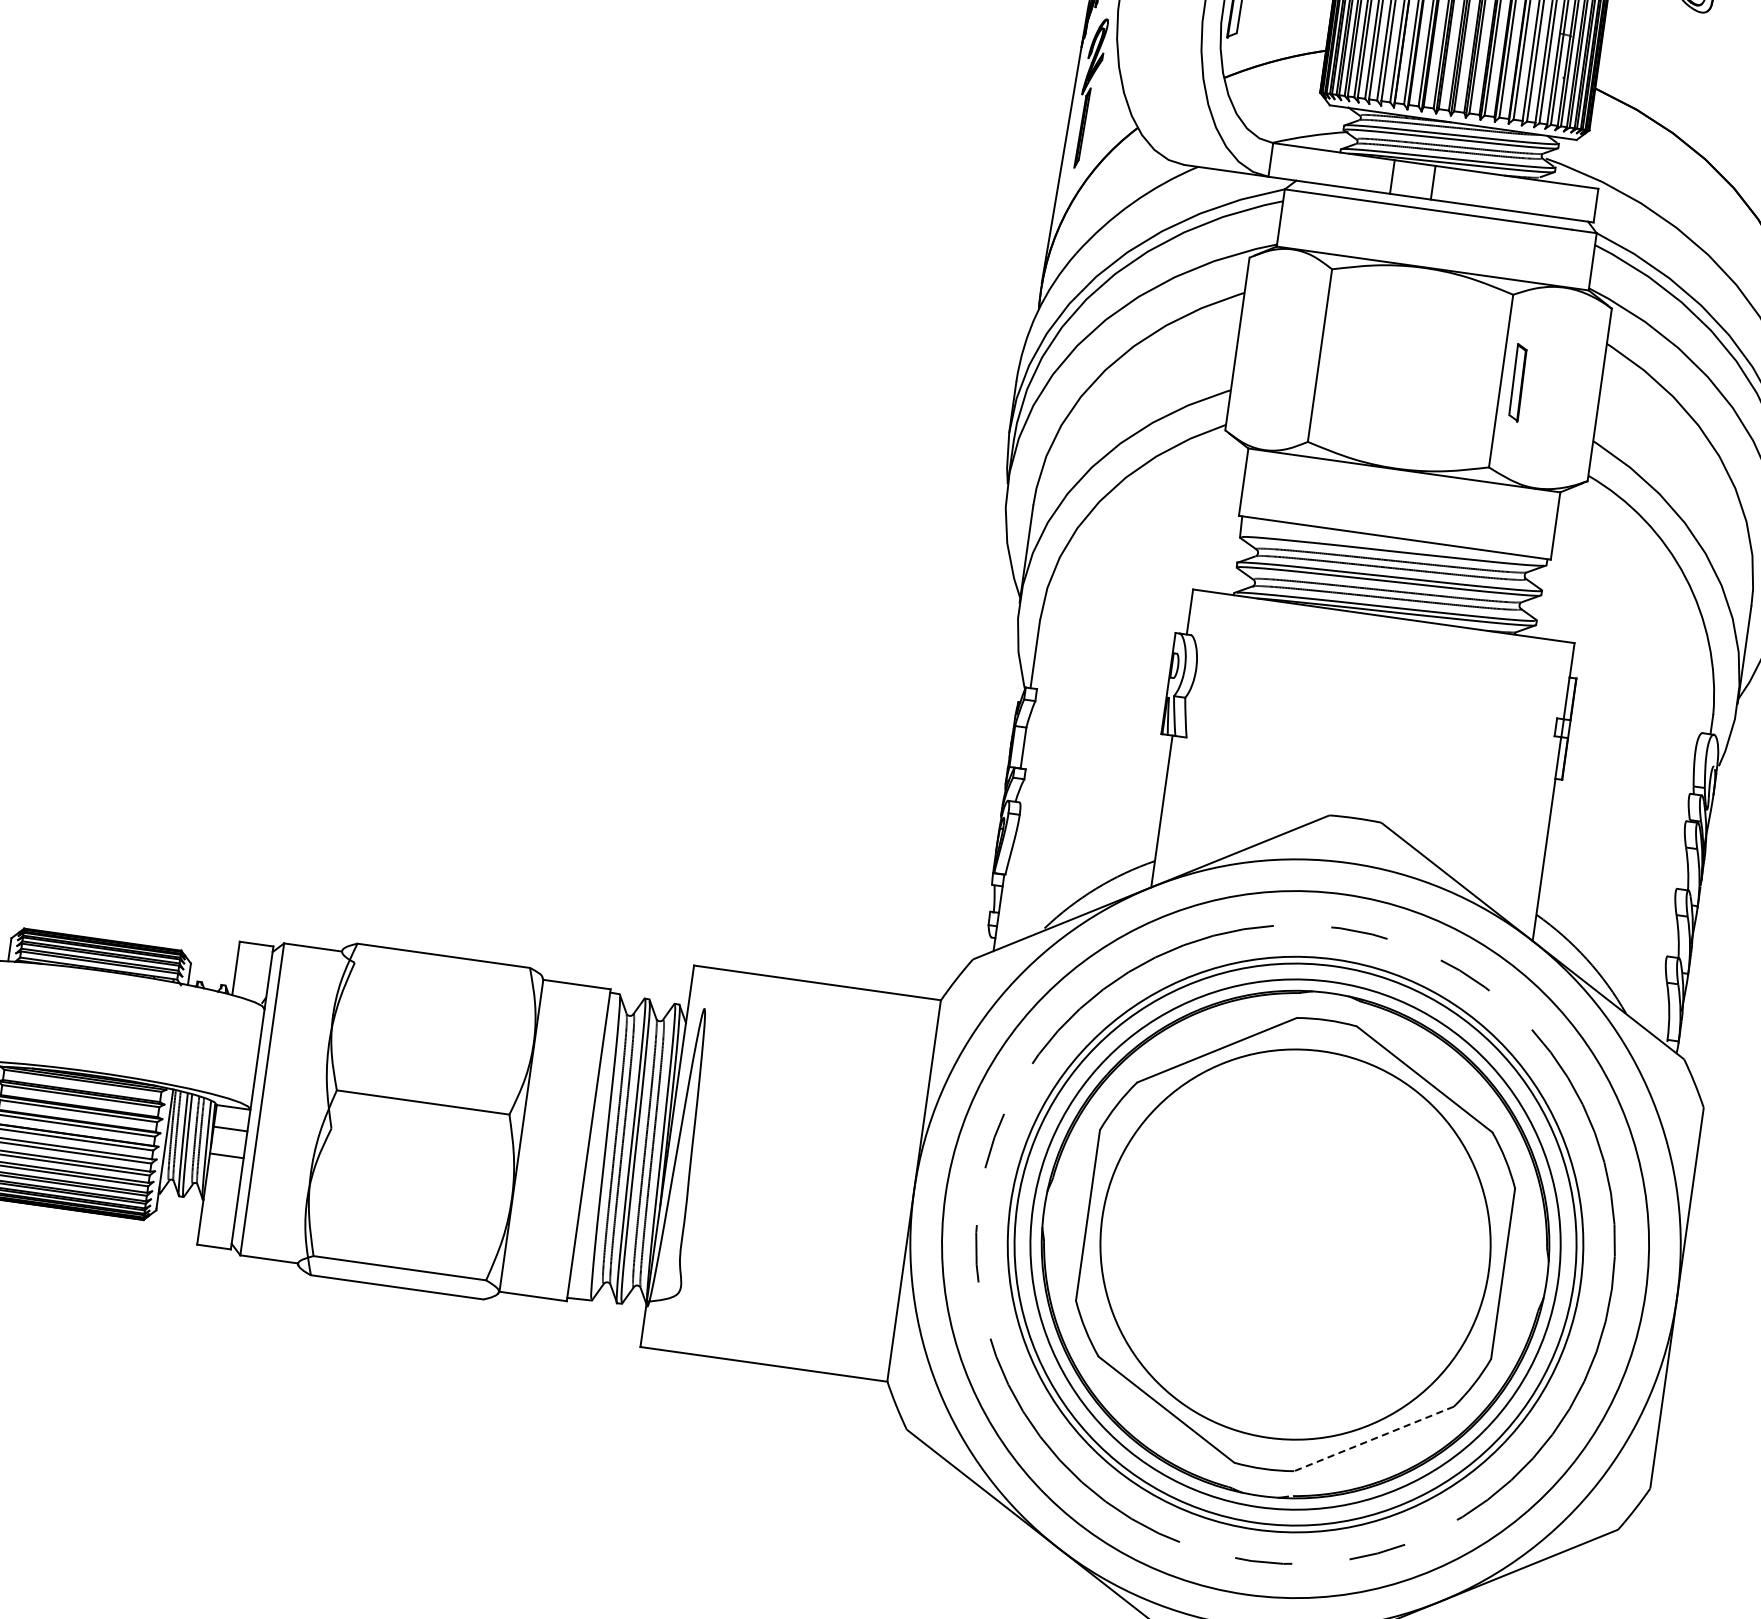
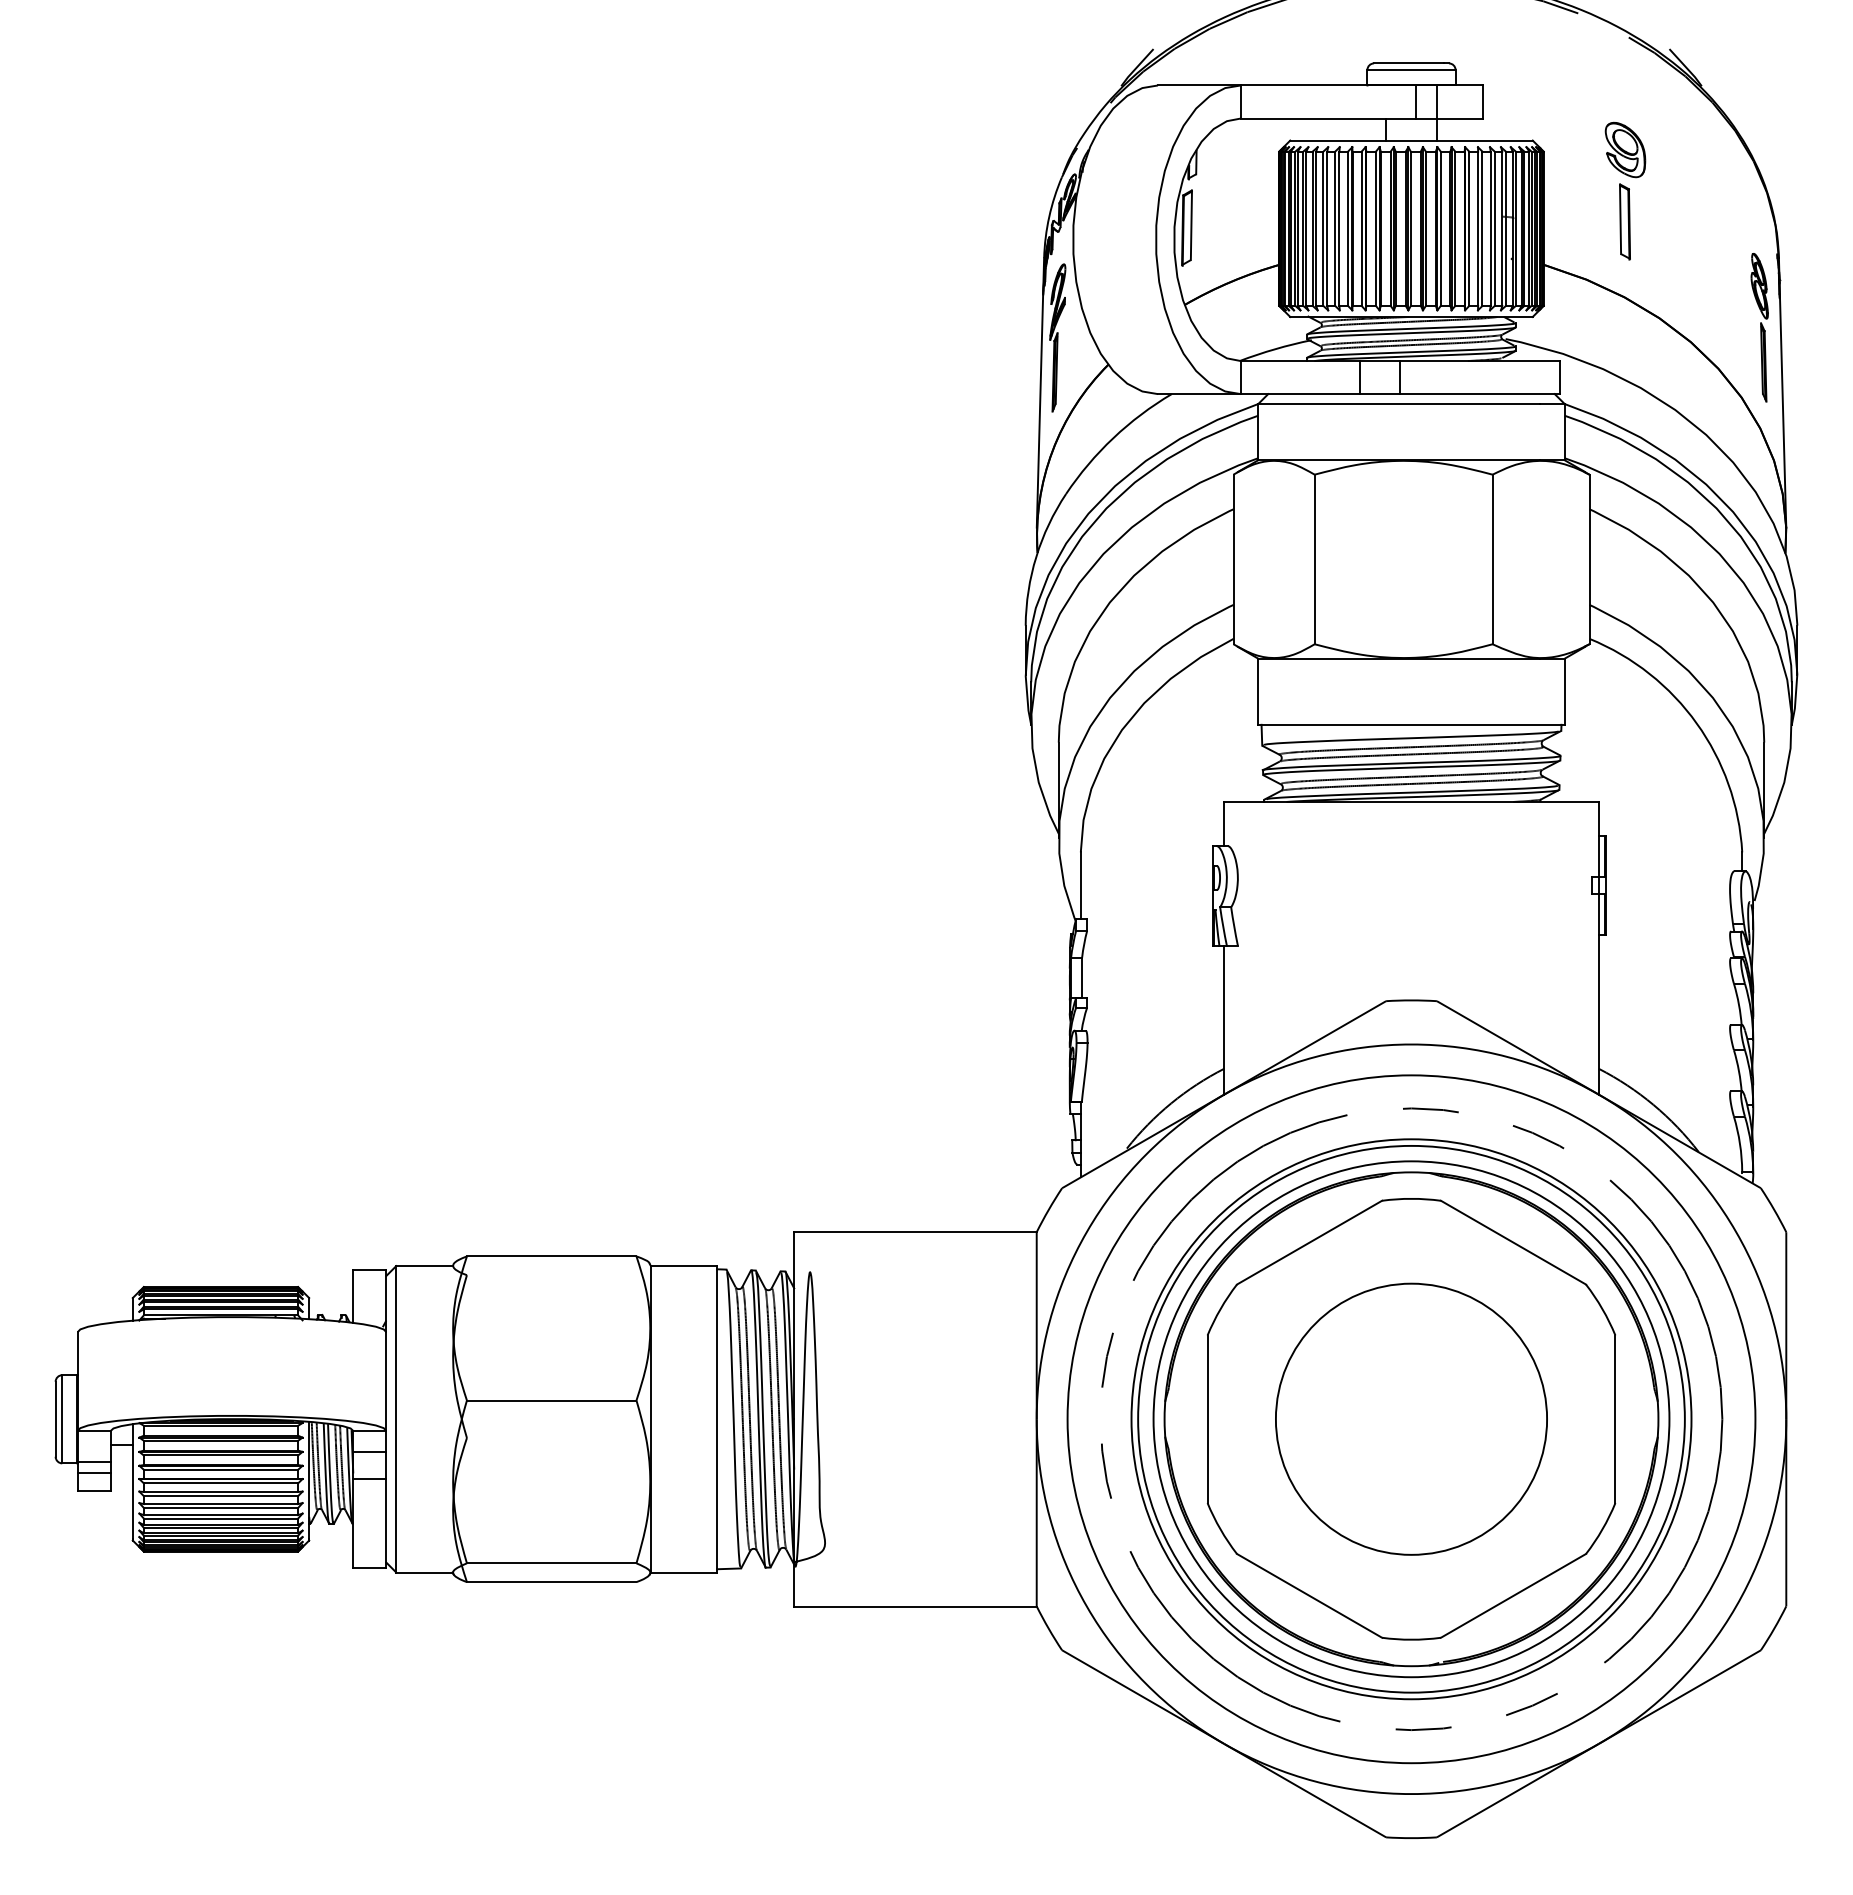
part: (1517, 382) -> (1624, 221), moved
circle: (1295, 1243) -> (1411, 1418), size x0.71
line: (1374, 1438) -> (1513, 1595), dashed -> solid

